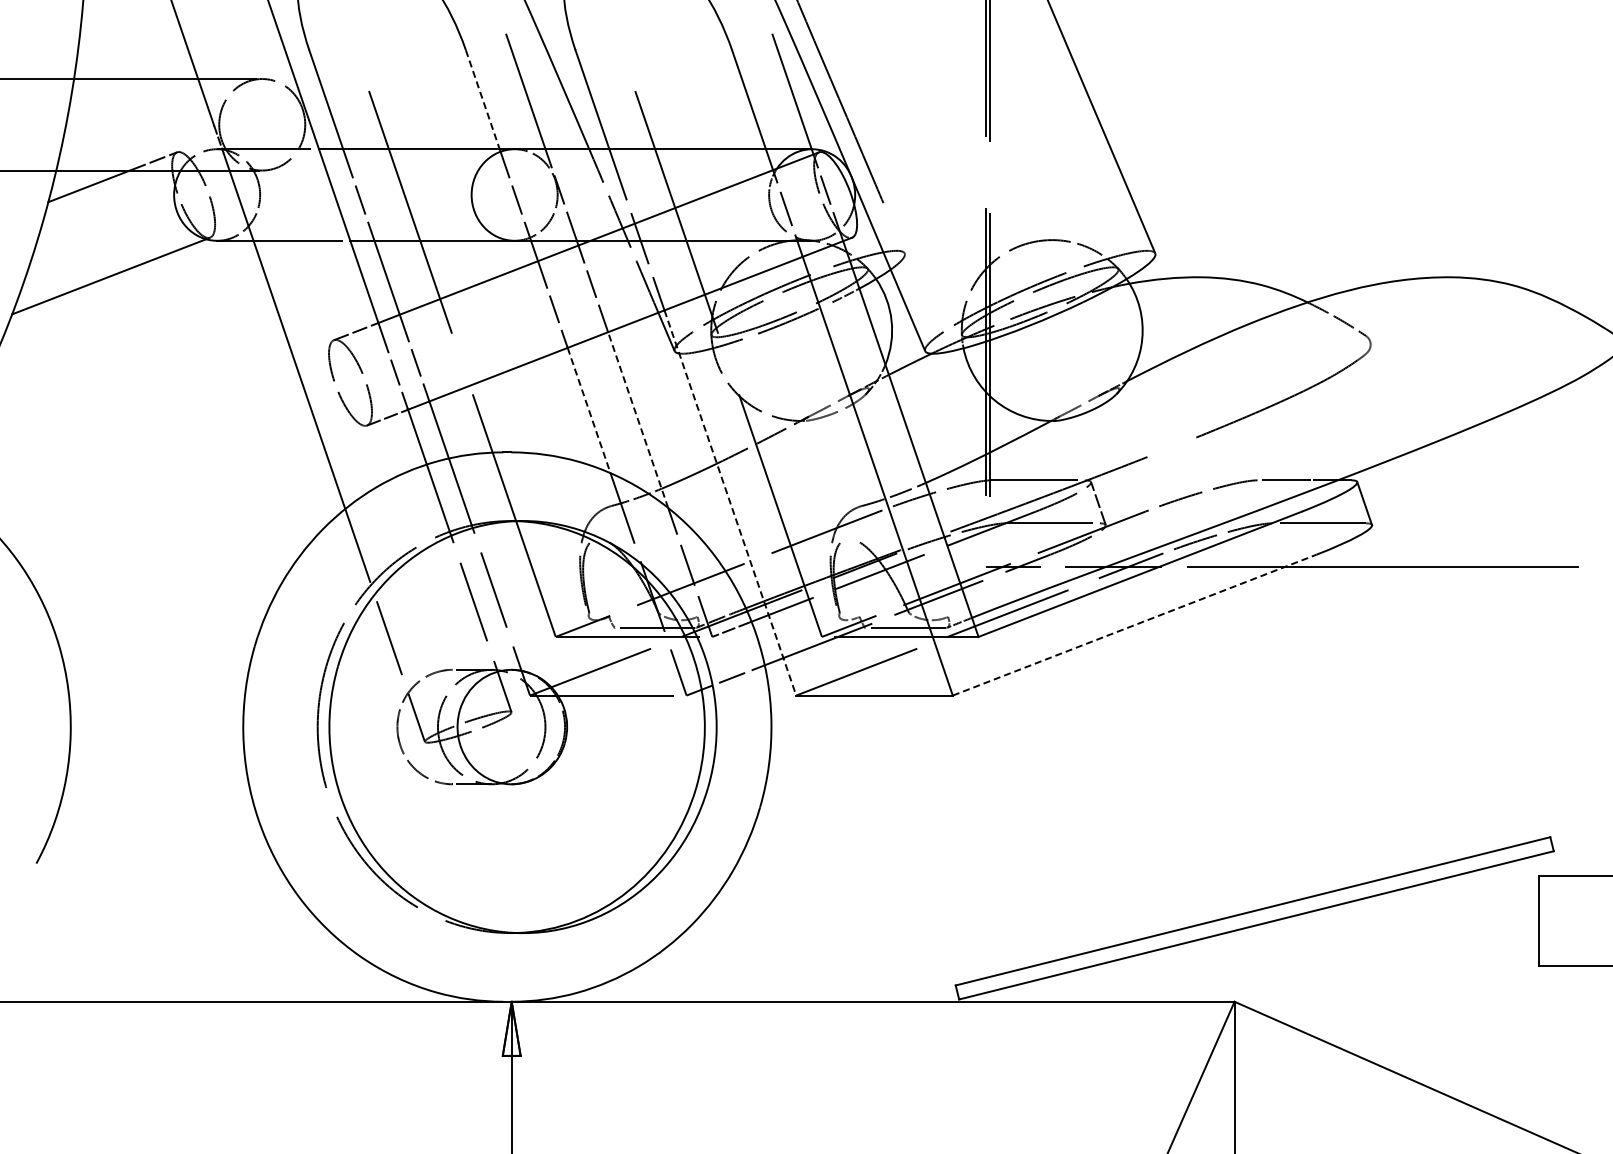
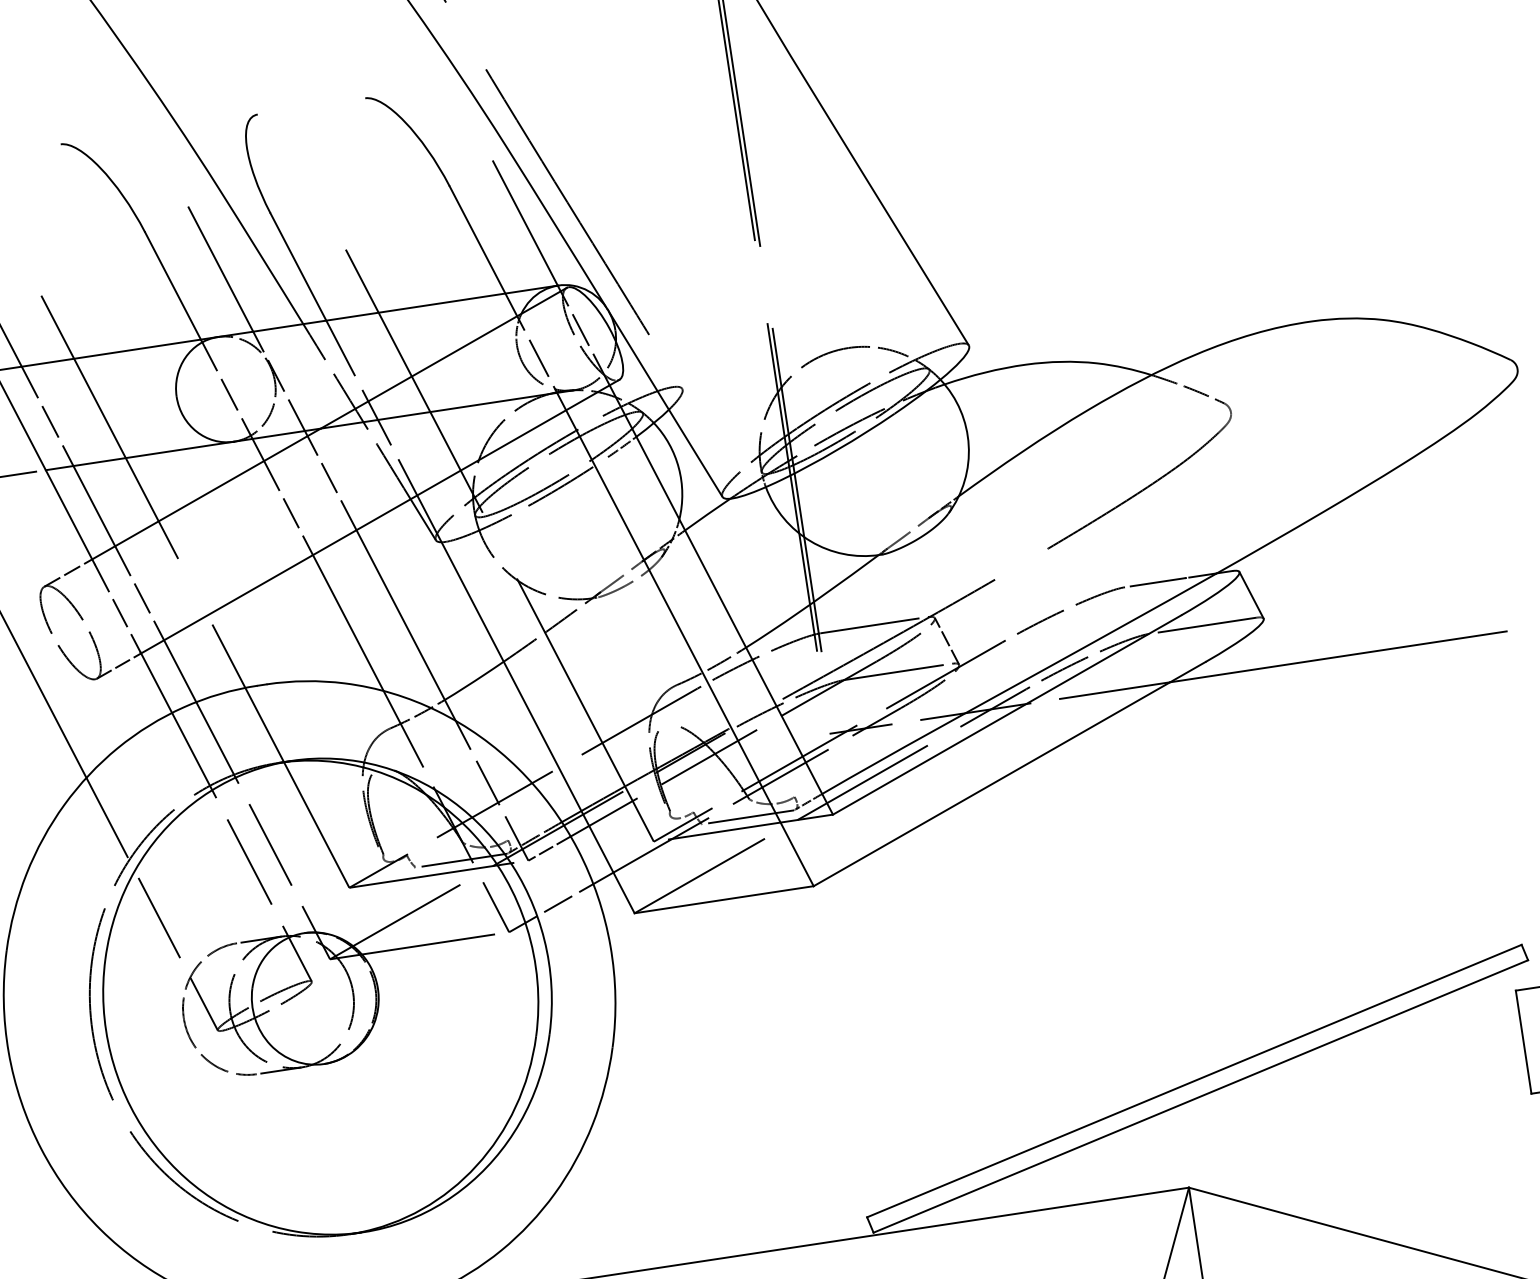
line: (482, 100) -> (172, 286), dashed -> solid
line: (589, 410) -> (348, 622), dashed -> solid
line: (638, 420) -> (406, 625), dashed -> solid
line: (730, 502) -> (525, 703), dashed -> solid
line: (1135, 624) -> (1010, 773), dashed -> solid

